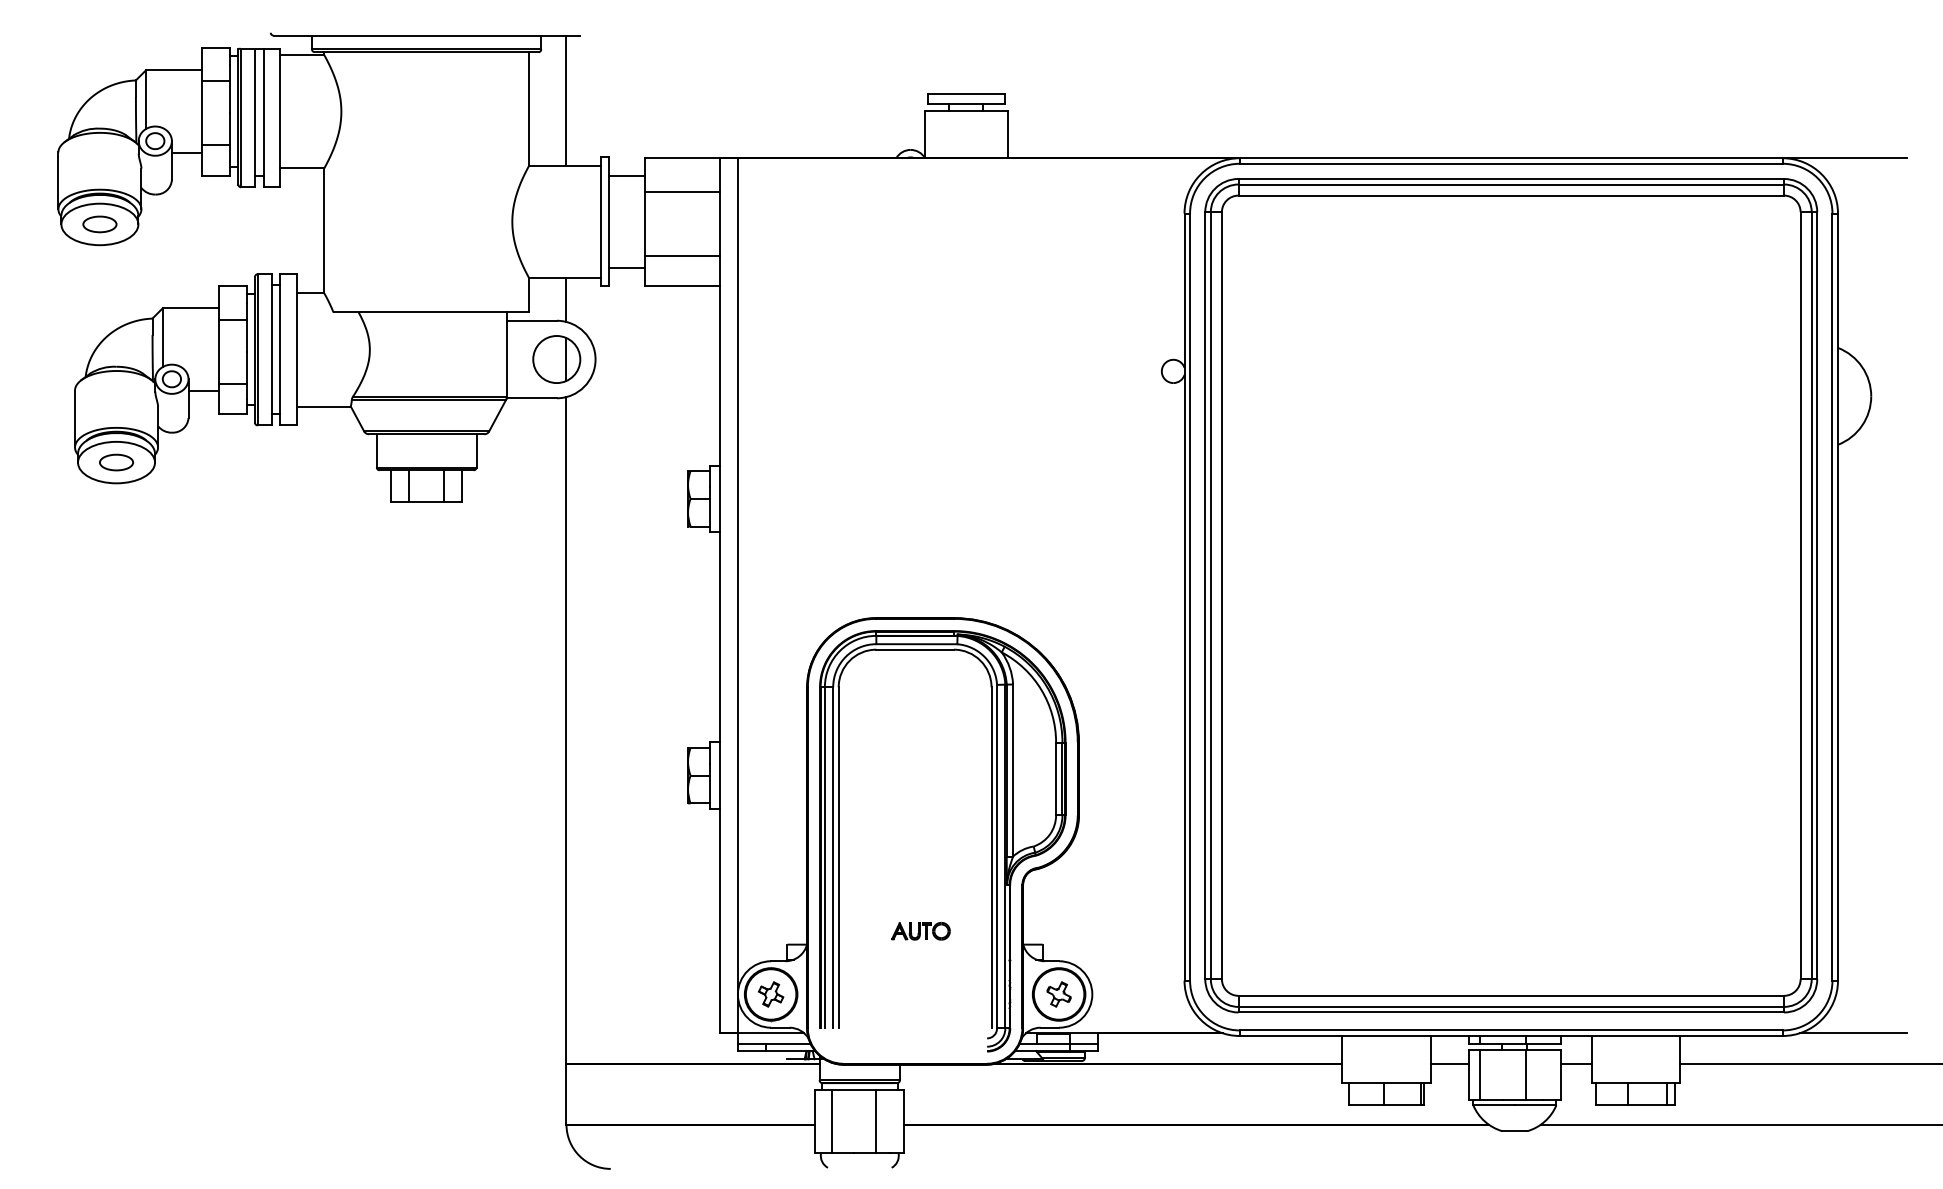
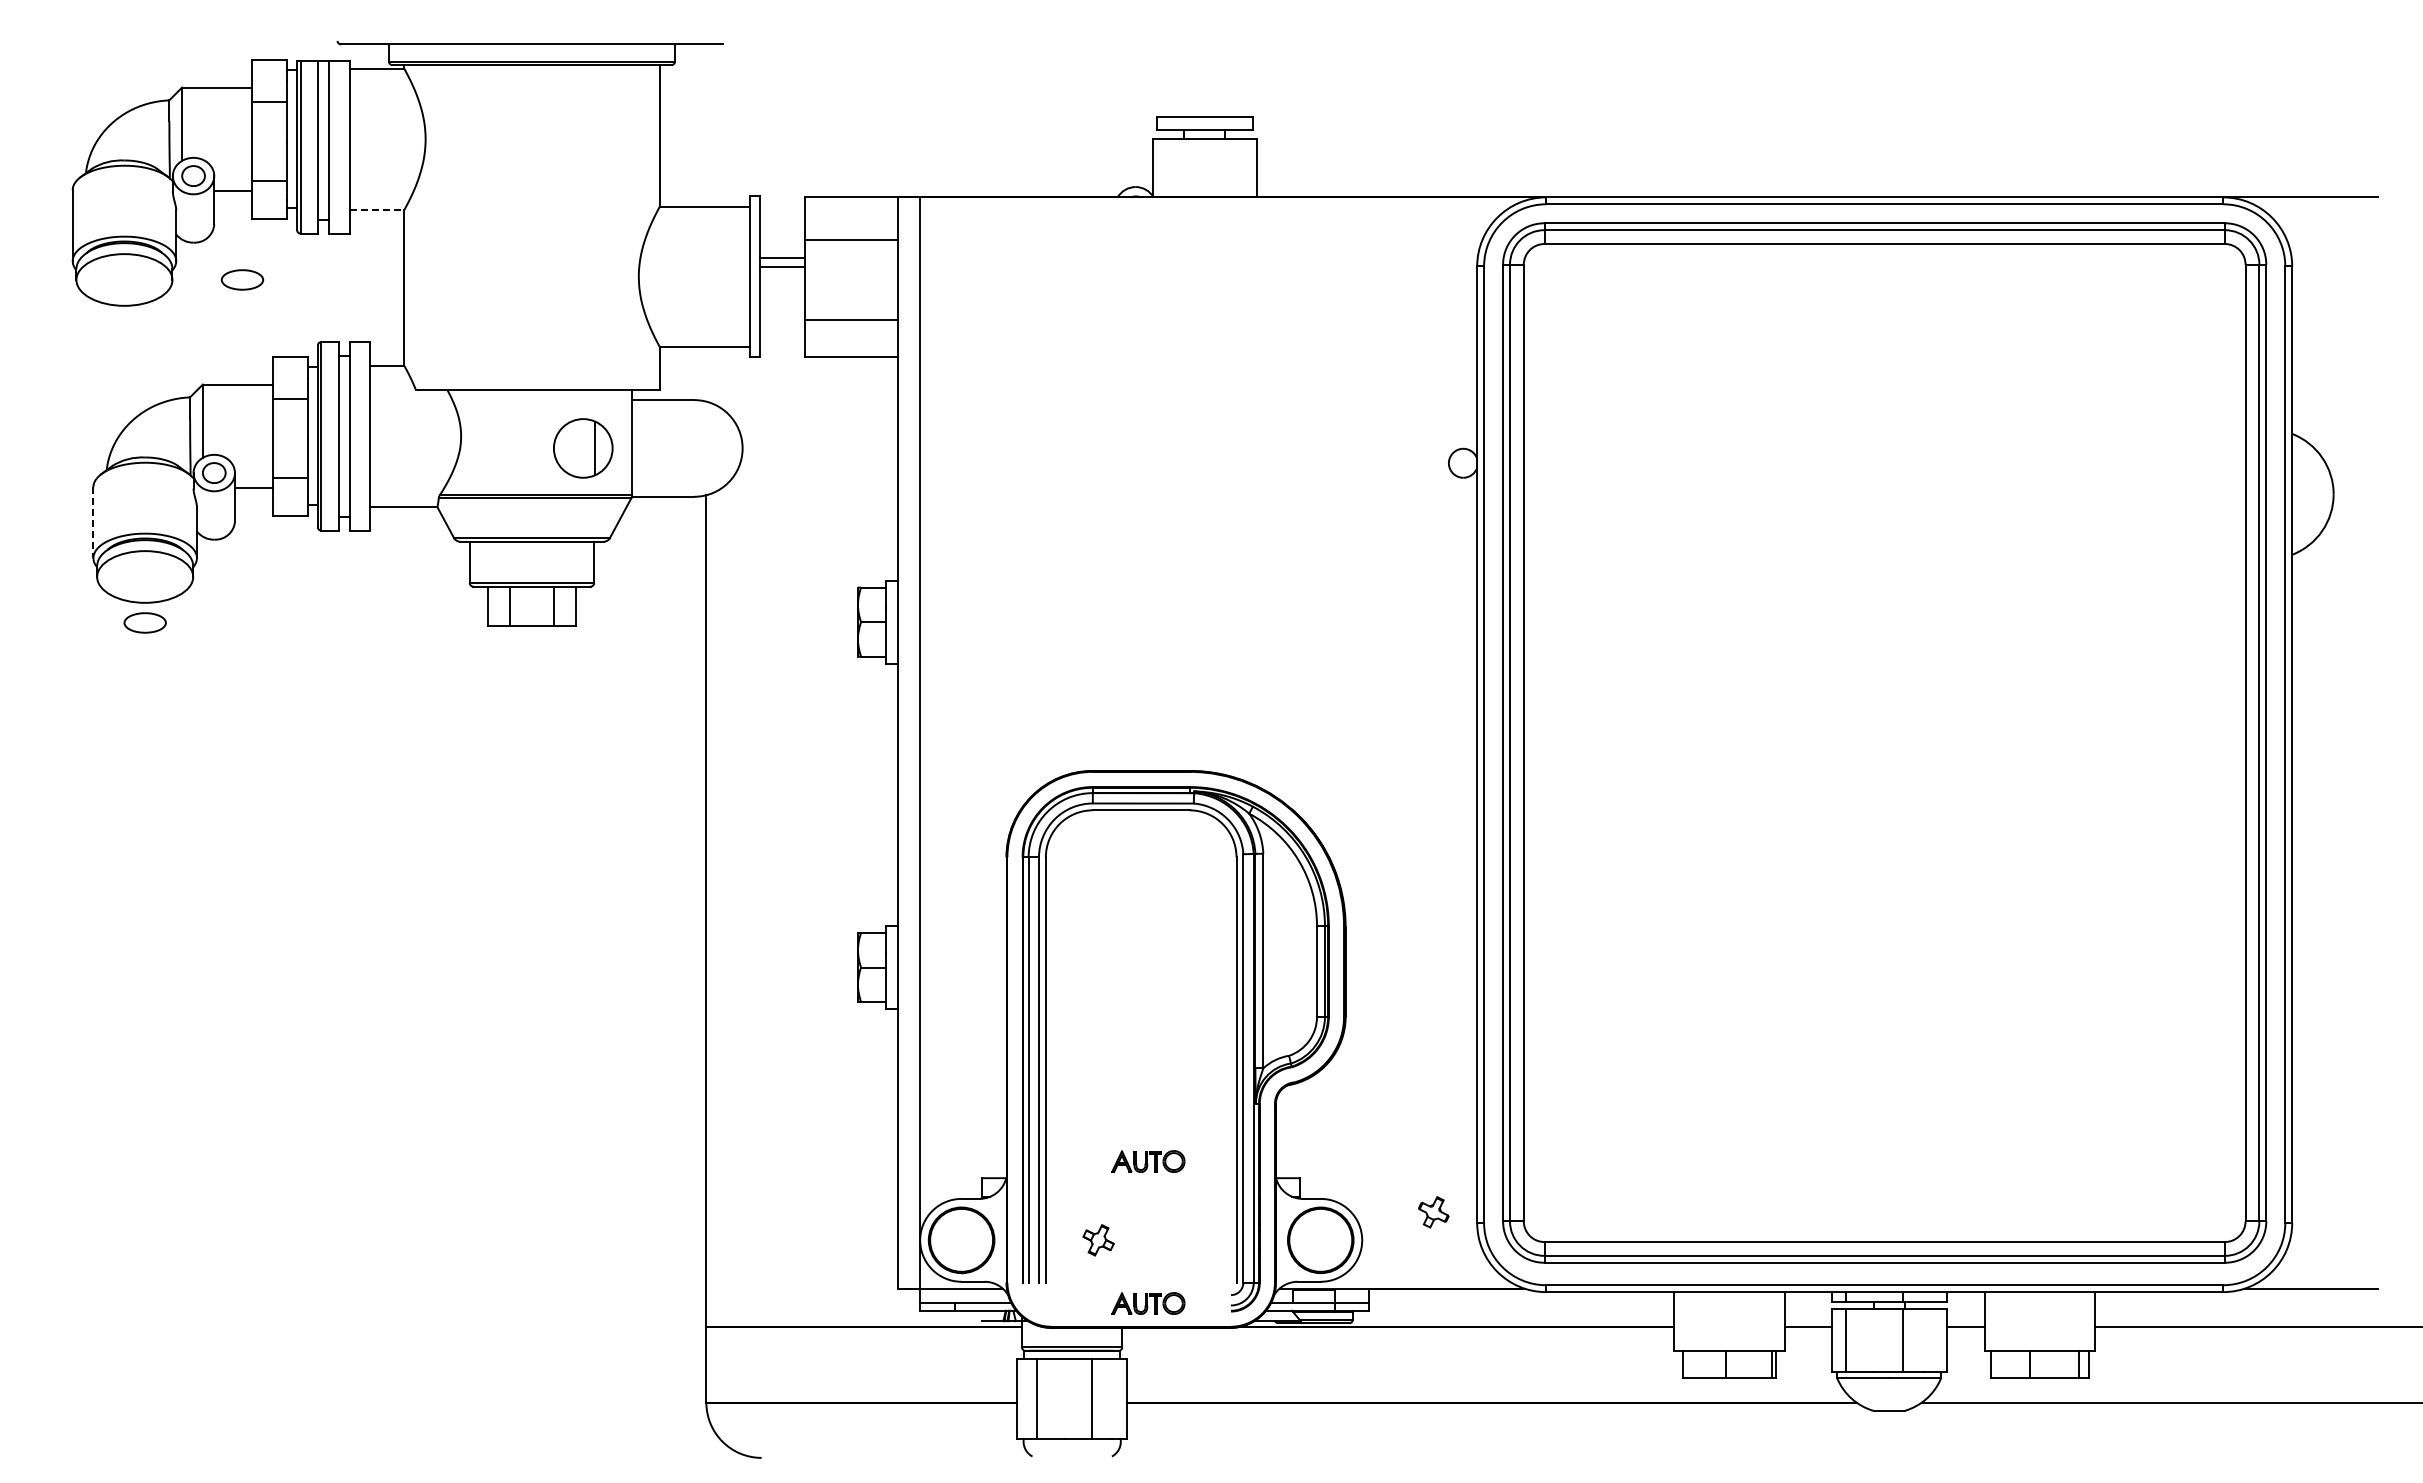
line: (566, 100) -> (706, 125), removed
line: (302, 168) -> (377, 210), solid -> dashed
line: (626, 175) -> (781, 267), moved
part: (99, 224) -> (242, 279), moved
line: (626, 268) -> (781, 258), moved
line: (566, 299) -> (706, 373), removed
part: (556, 359) -> (583, 448), moved
line: (75, 419) -> (93, 523), solid -> dashed
part: (115, 462) -> (144, 622), moved
part: (771, 994) -> (1098, 1240), moved
part: (1058, 994) -> (1433, 1212), moved
part: (920, 1045) -> (1148, 1303), added

